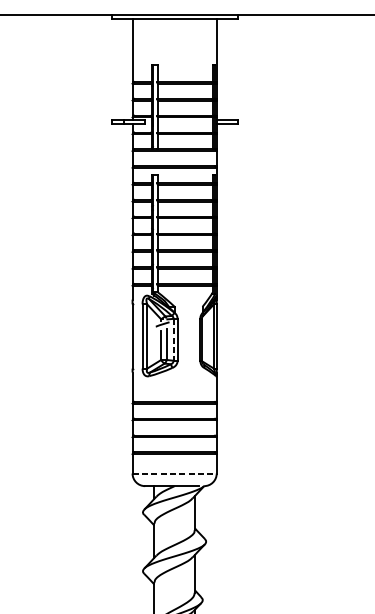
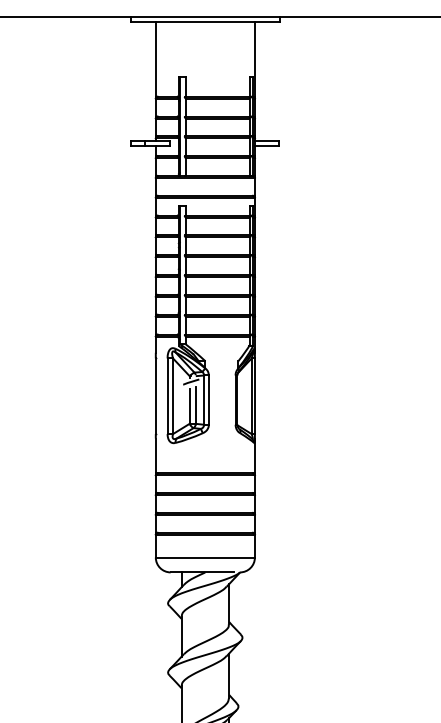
line: (173, 340) -> (204, 400), dashed -> solid
line: (174, 473) -> (205, 557), dashed -> solid

